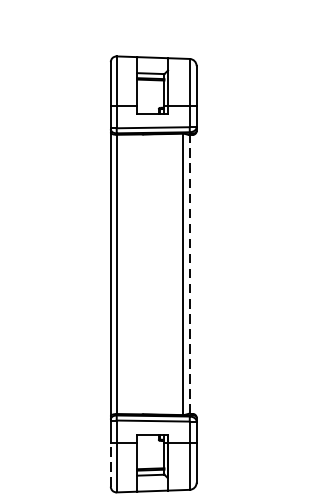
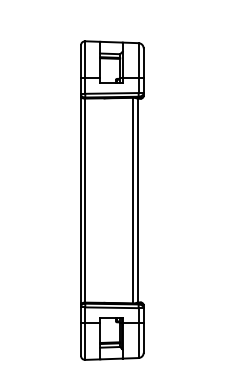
line: (189, 274) -> (138, 200), dashed -> solid
line: (110, 464) -> (80, 339), dashed -> solid

